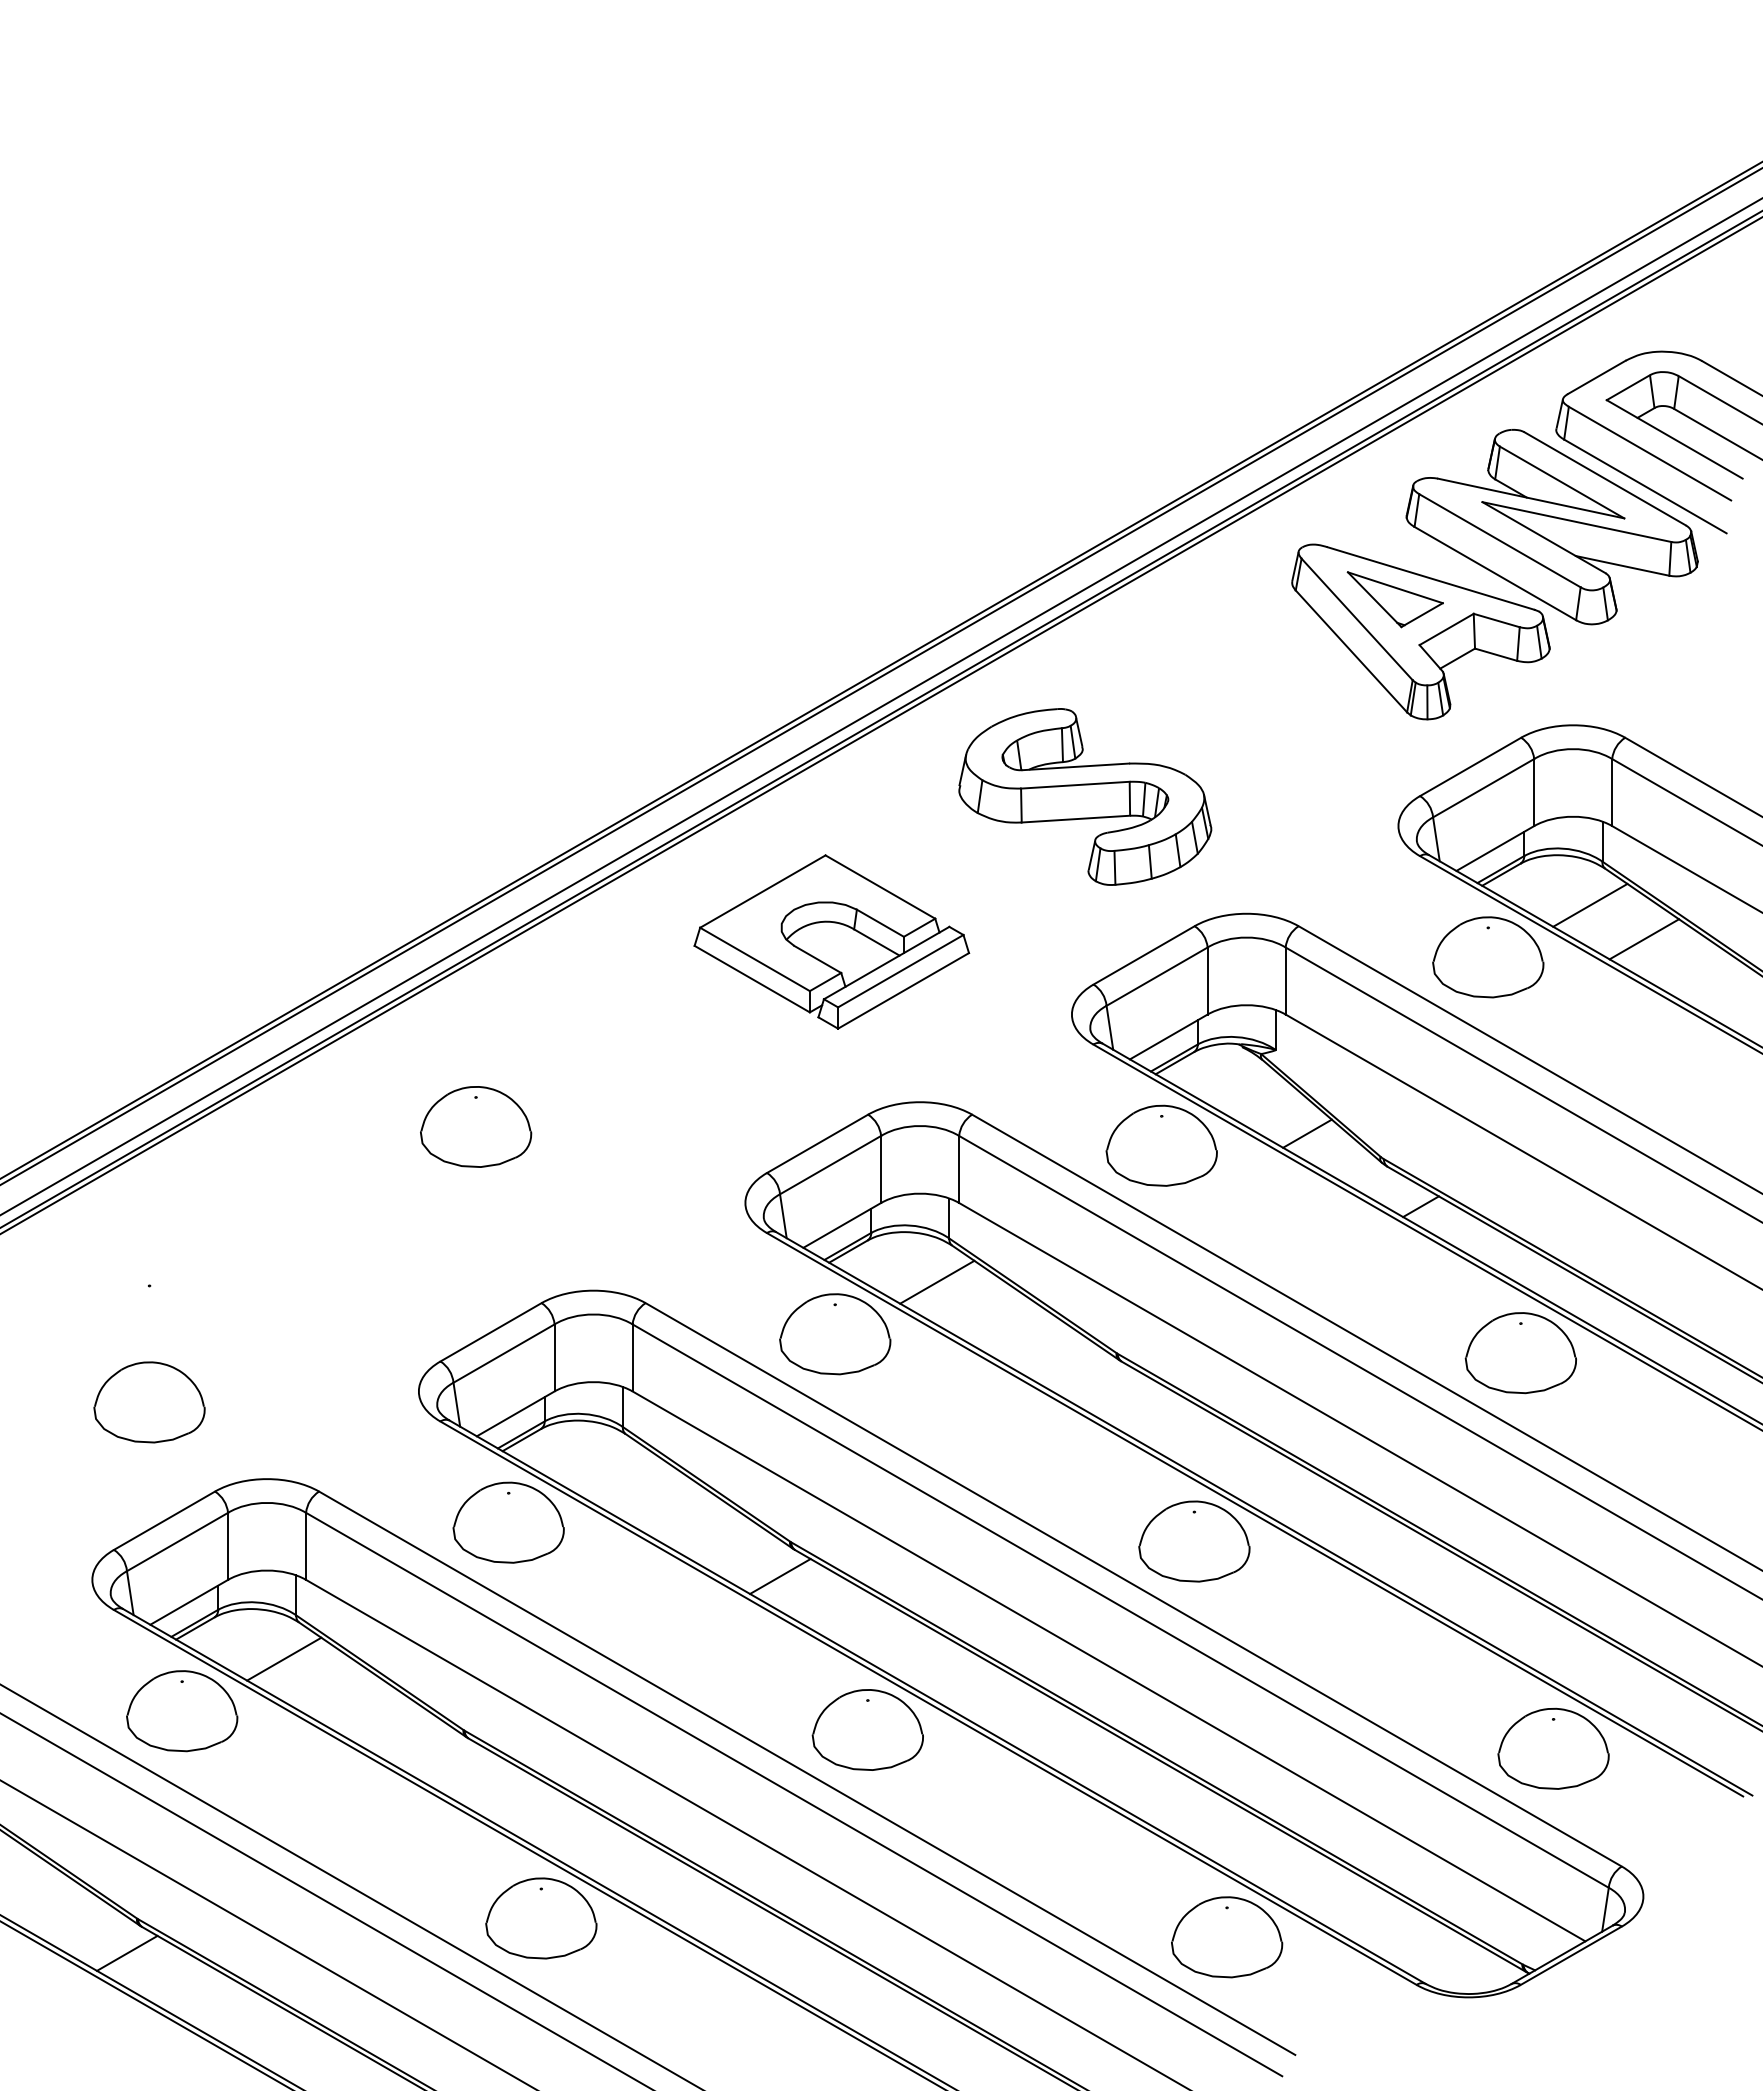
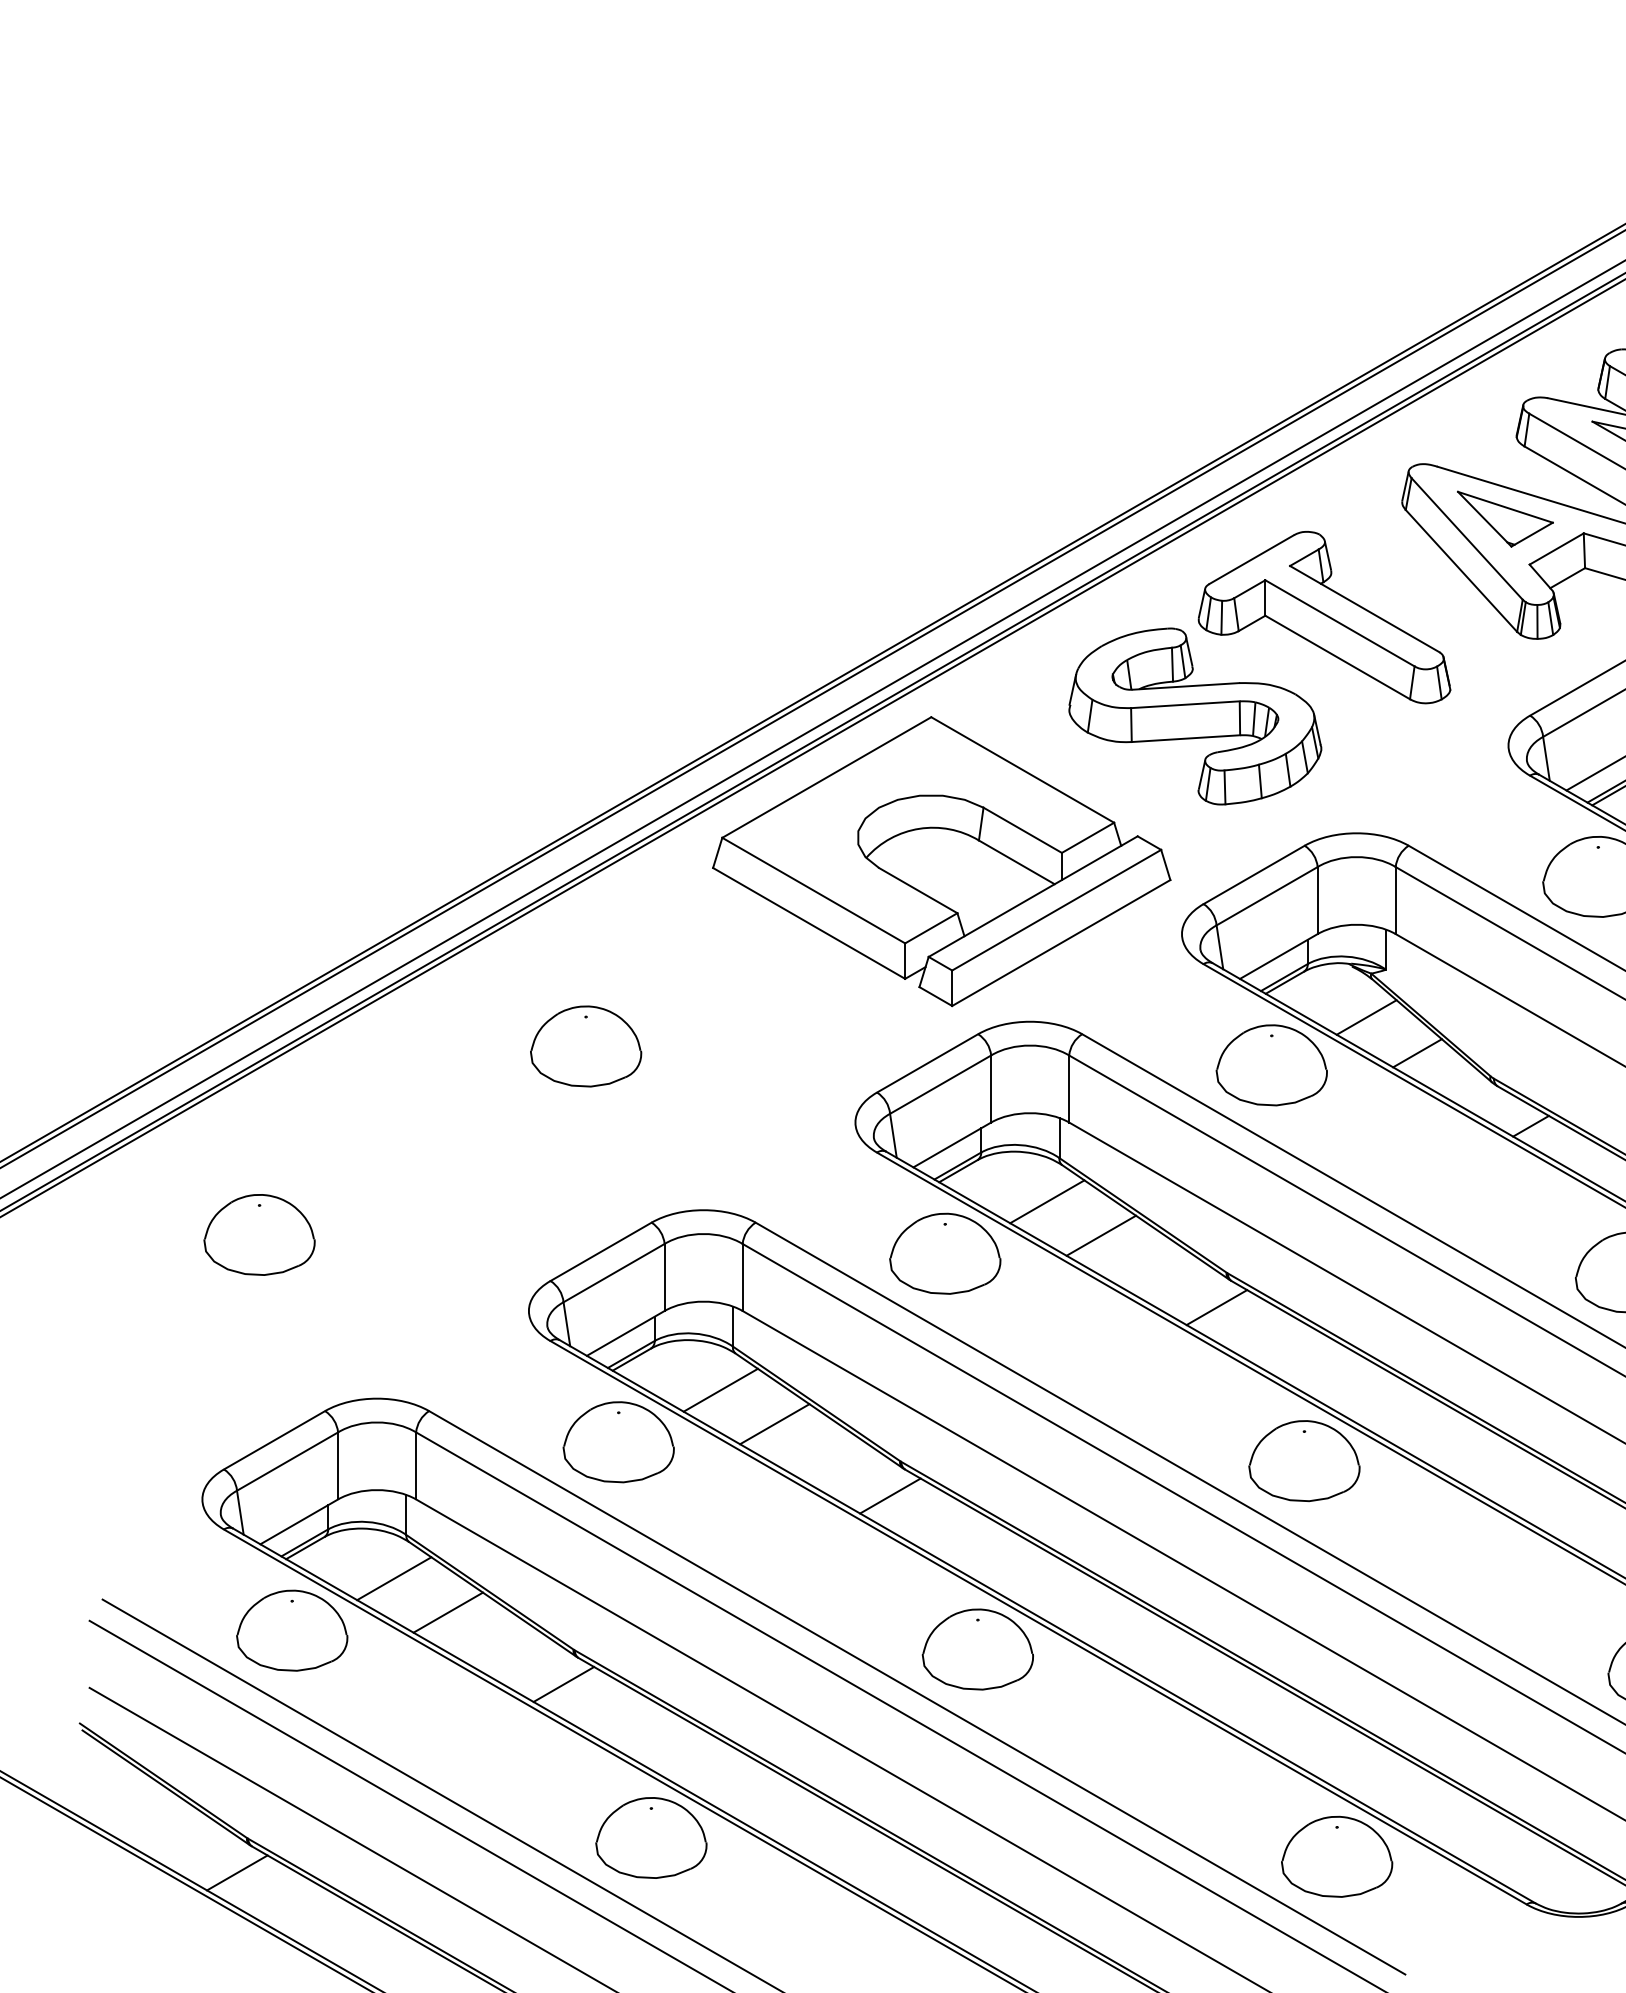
part: (1214, 697) -> (1324, 617), added
part: (831, 941) -> (941, 861), size x1.67
line: (1256, 1097) -> (1366, 1017), added
line: (990, 1316) -> (1100, 1236), added
line: (1106, 1387) -> (1216, 1307), added
part: (149, 1402) -> (259, 1235), moved
line: (610, 1470) -> (720, 1390), added
line: (664, 1504) -> (774, 1424), added
line: (337, 1693) -> (447, 1613), added
line: (453, 1764) -> (563, 1684), added

